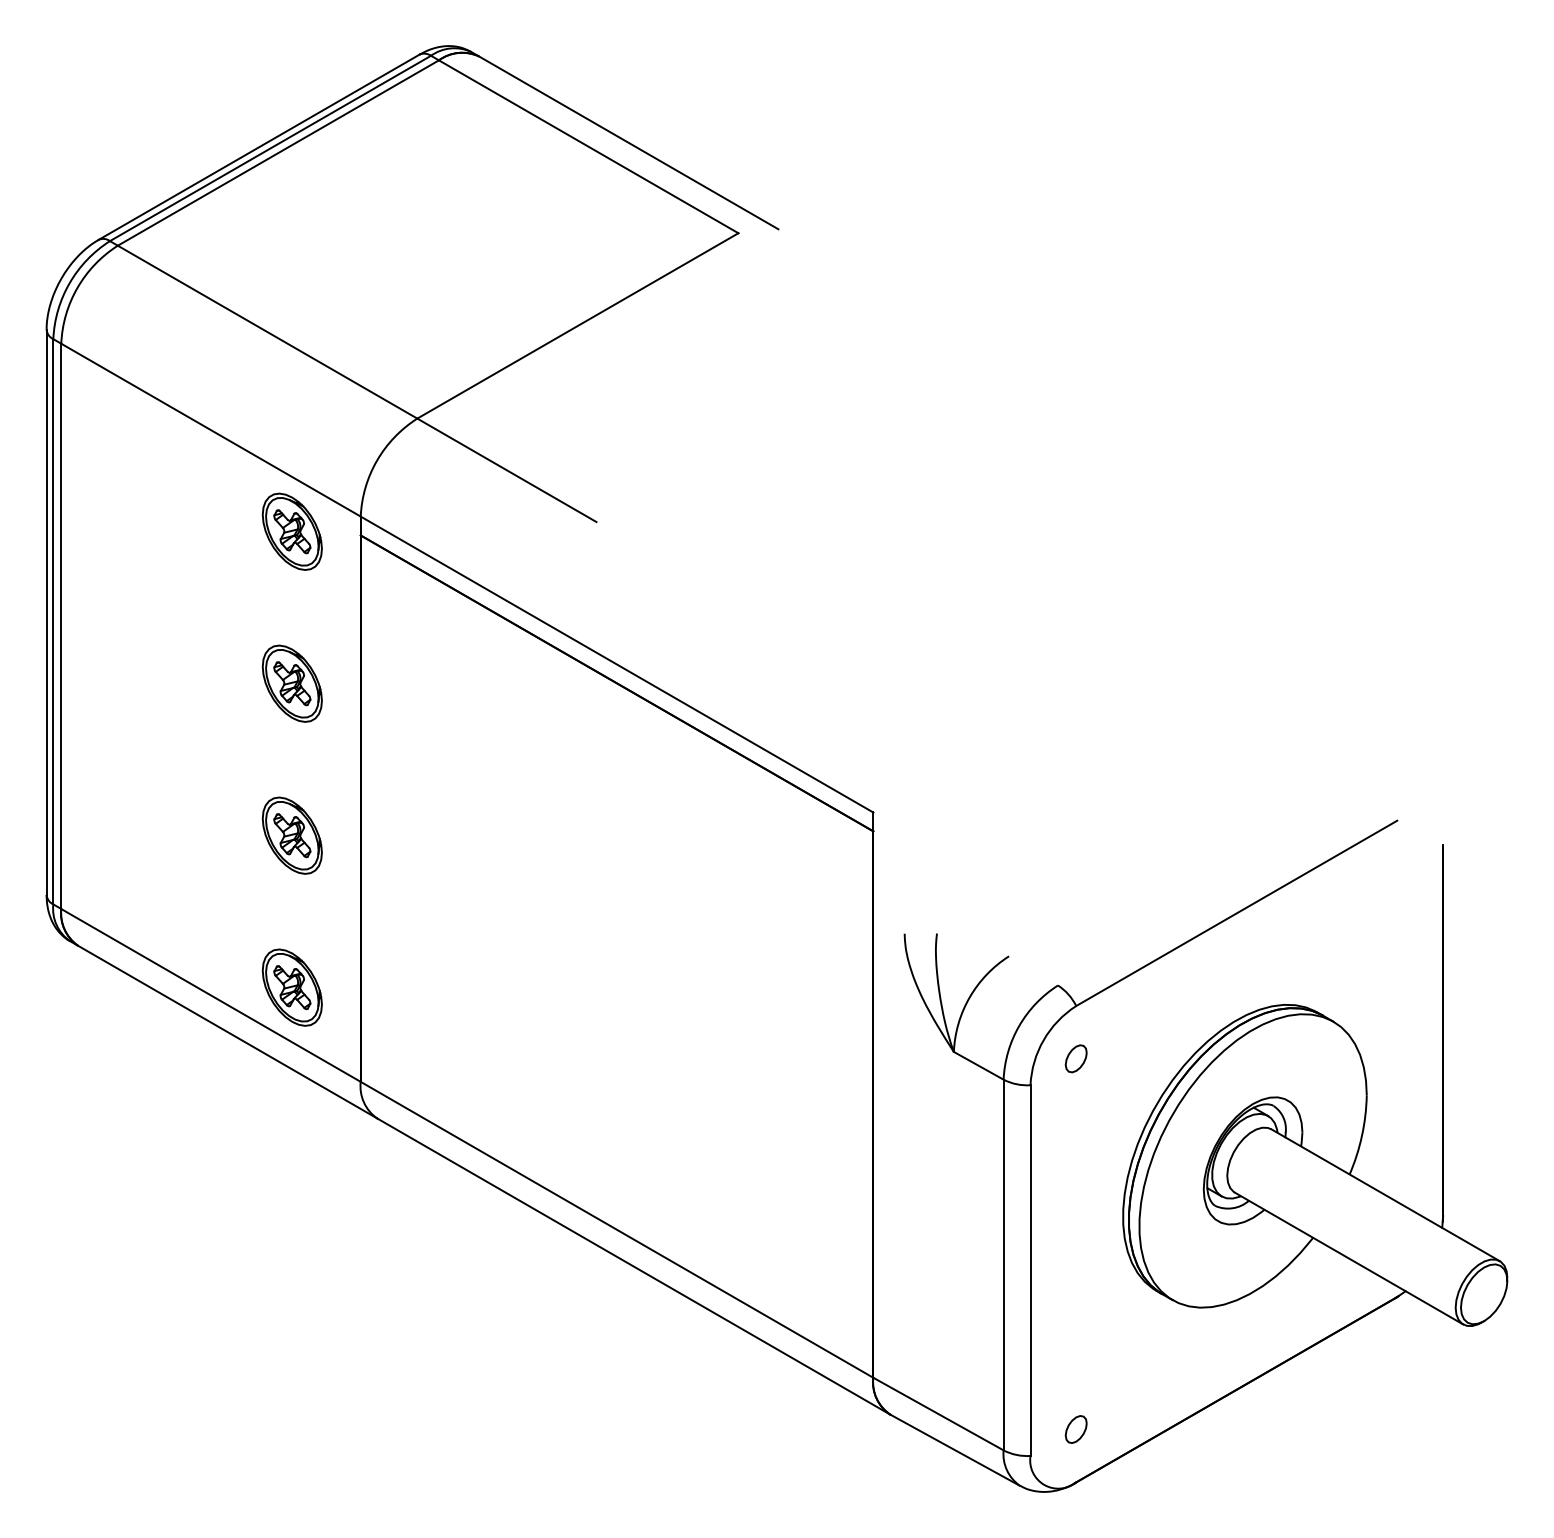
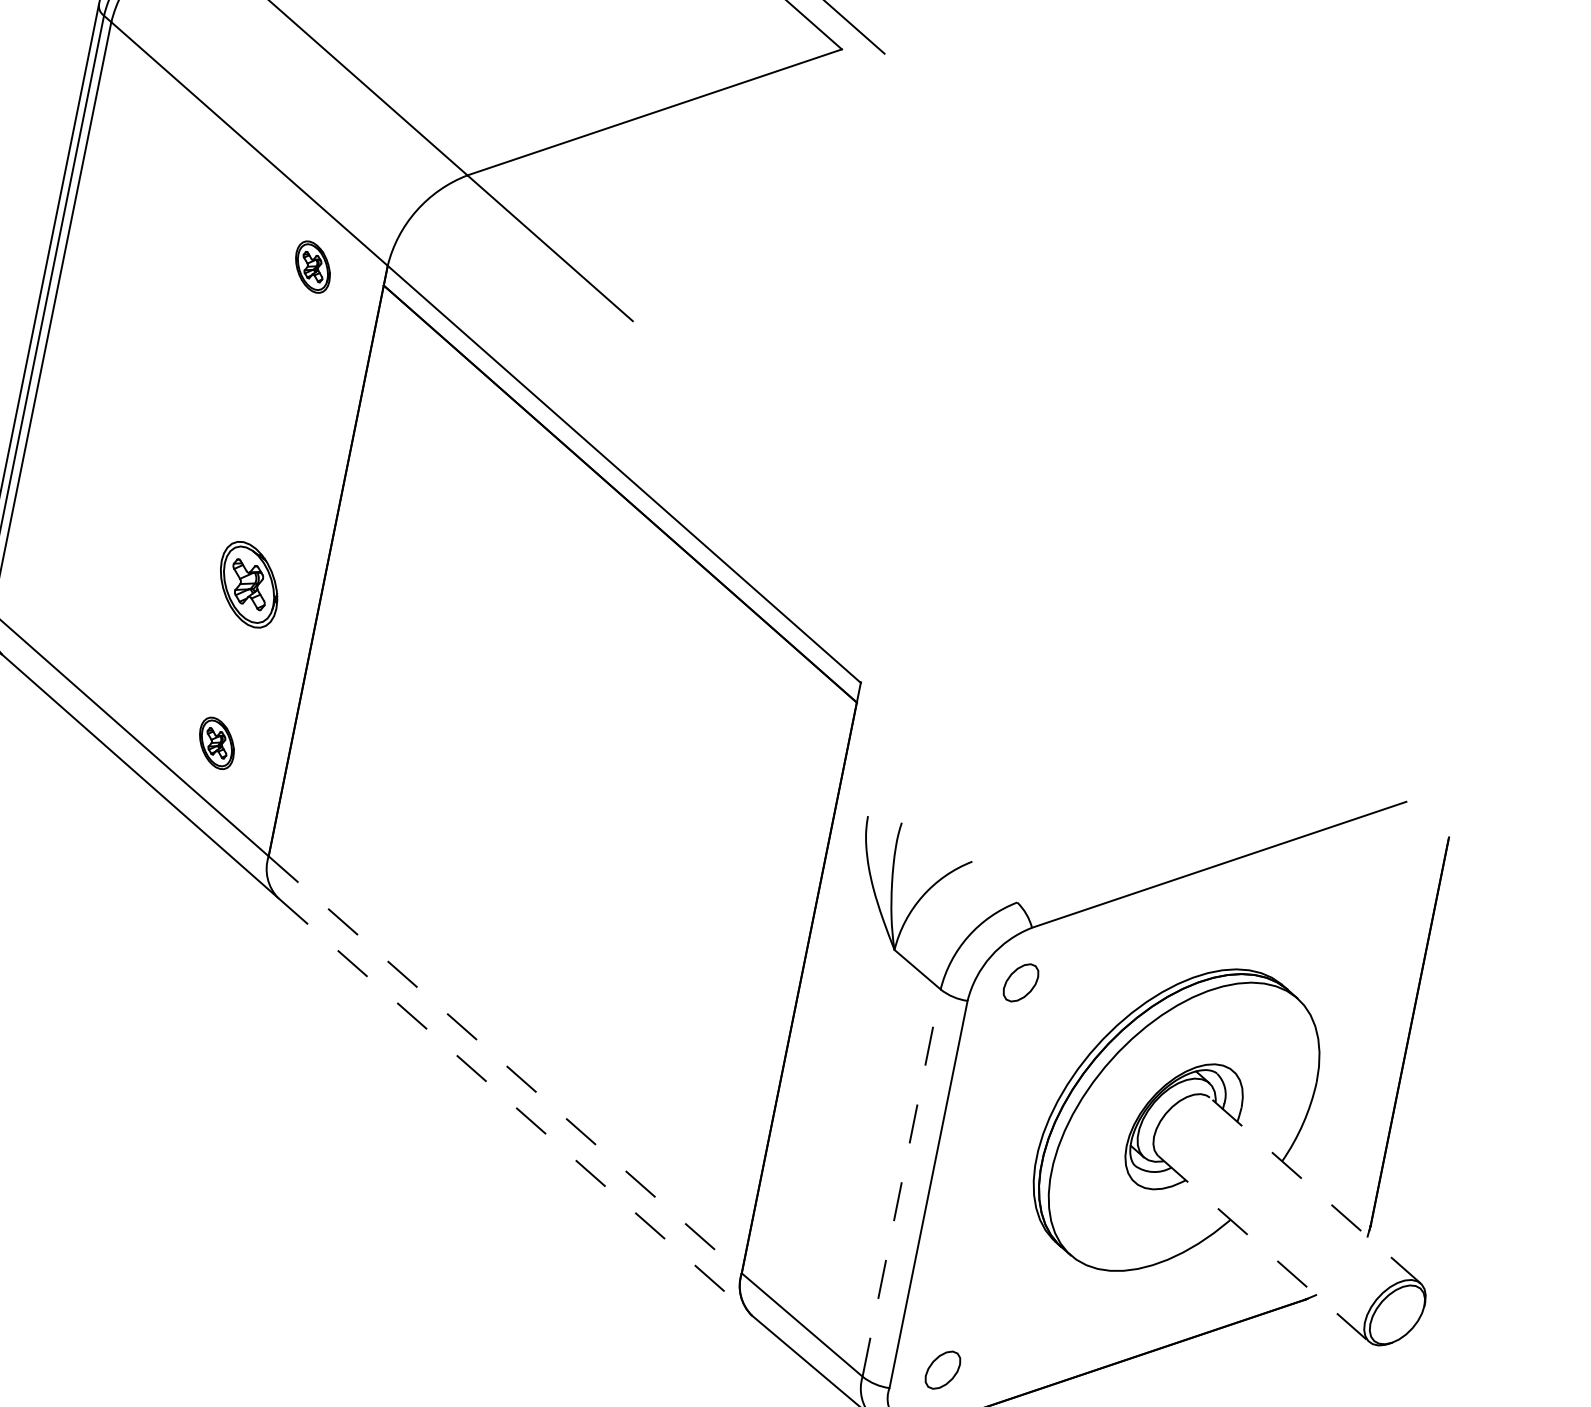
part: (291, 531) -> (312, 266), size x0.6
part: (291, 683) -> (280, 425), removed
part: (291, 987) -> (216, 743), size x0.6
part: (1075, 1058) -> (1020, 982), size x1.4
line: (1385, 1195) -> (1315, 1190), solid -> dashed
line: (617, 1229) -> (505, 1064), solid -> dashed
line: (1349, 1258) -> (1264, 1249), solid -> dashed
line: (1003, 1264) -> (901, 1182), solid -> dashed
line: (633, 1266) -> (514, 1106), solid -> dashed
part: (1075, 1429) -> (942, 1369), size x1.4

